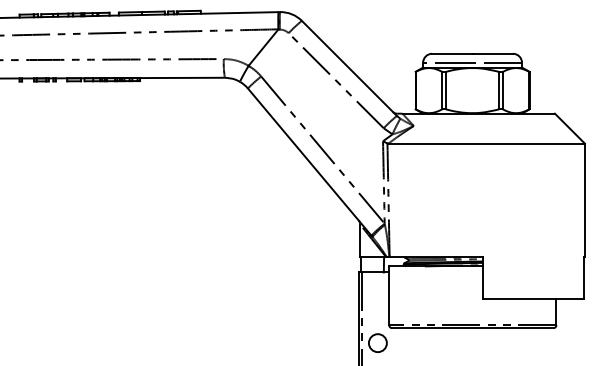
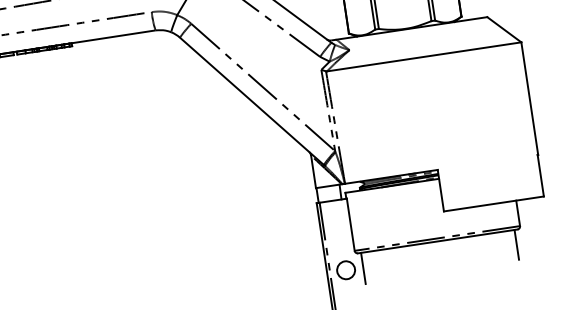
line: (395, 343) -> (363, 268), added
line: (550, 343) -> (516, 245), added

